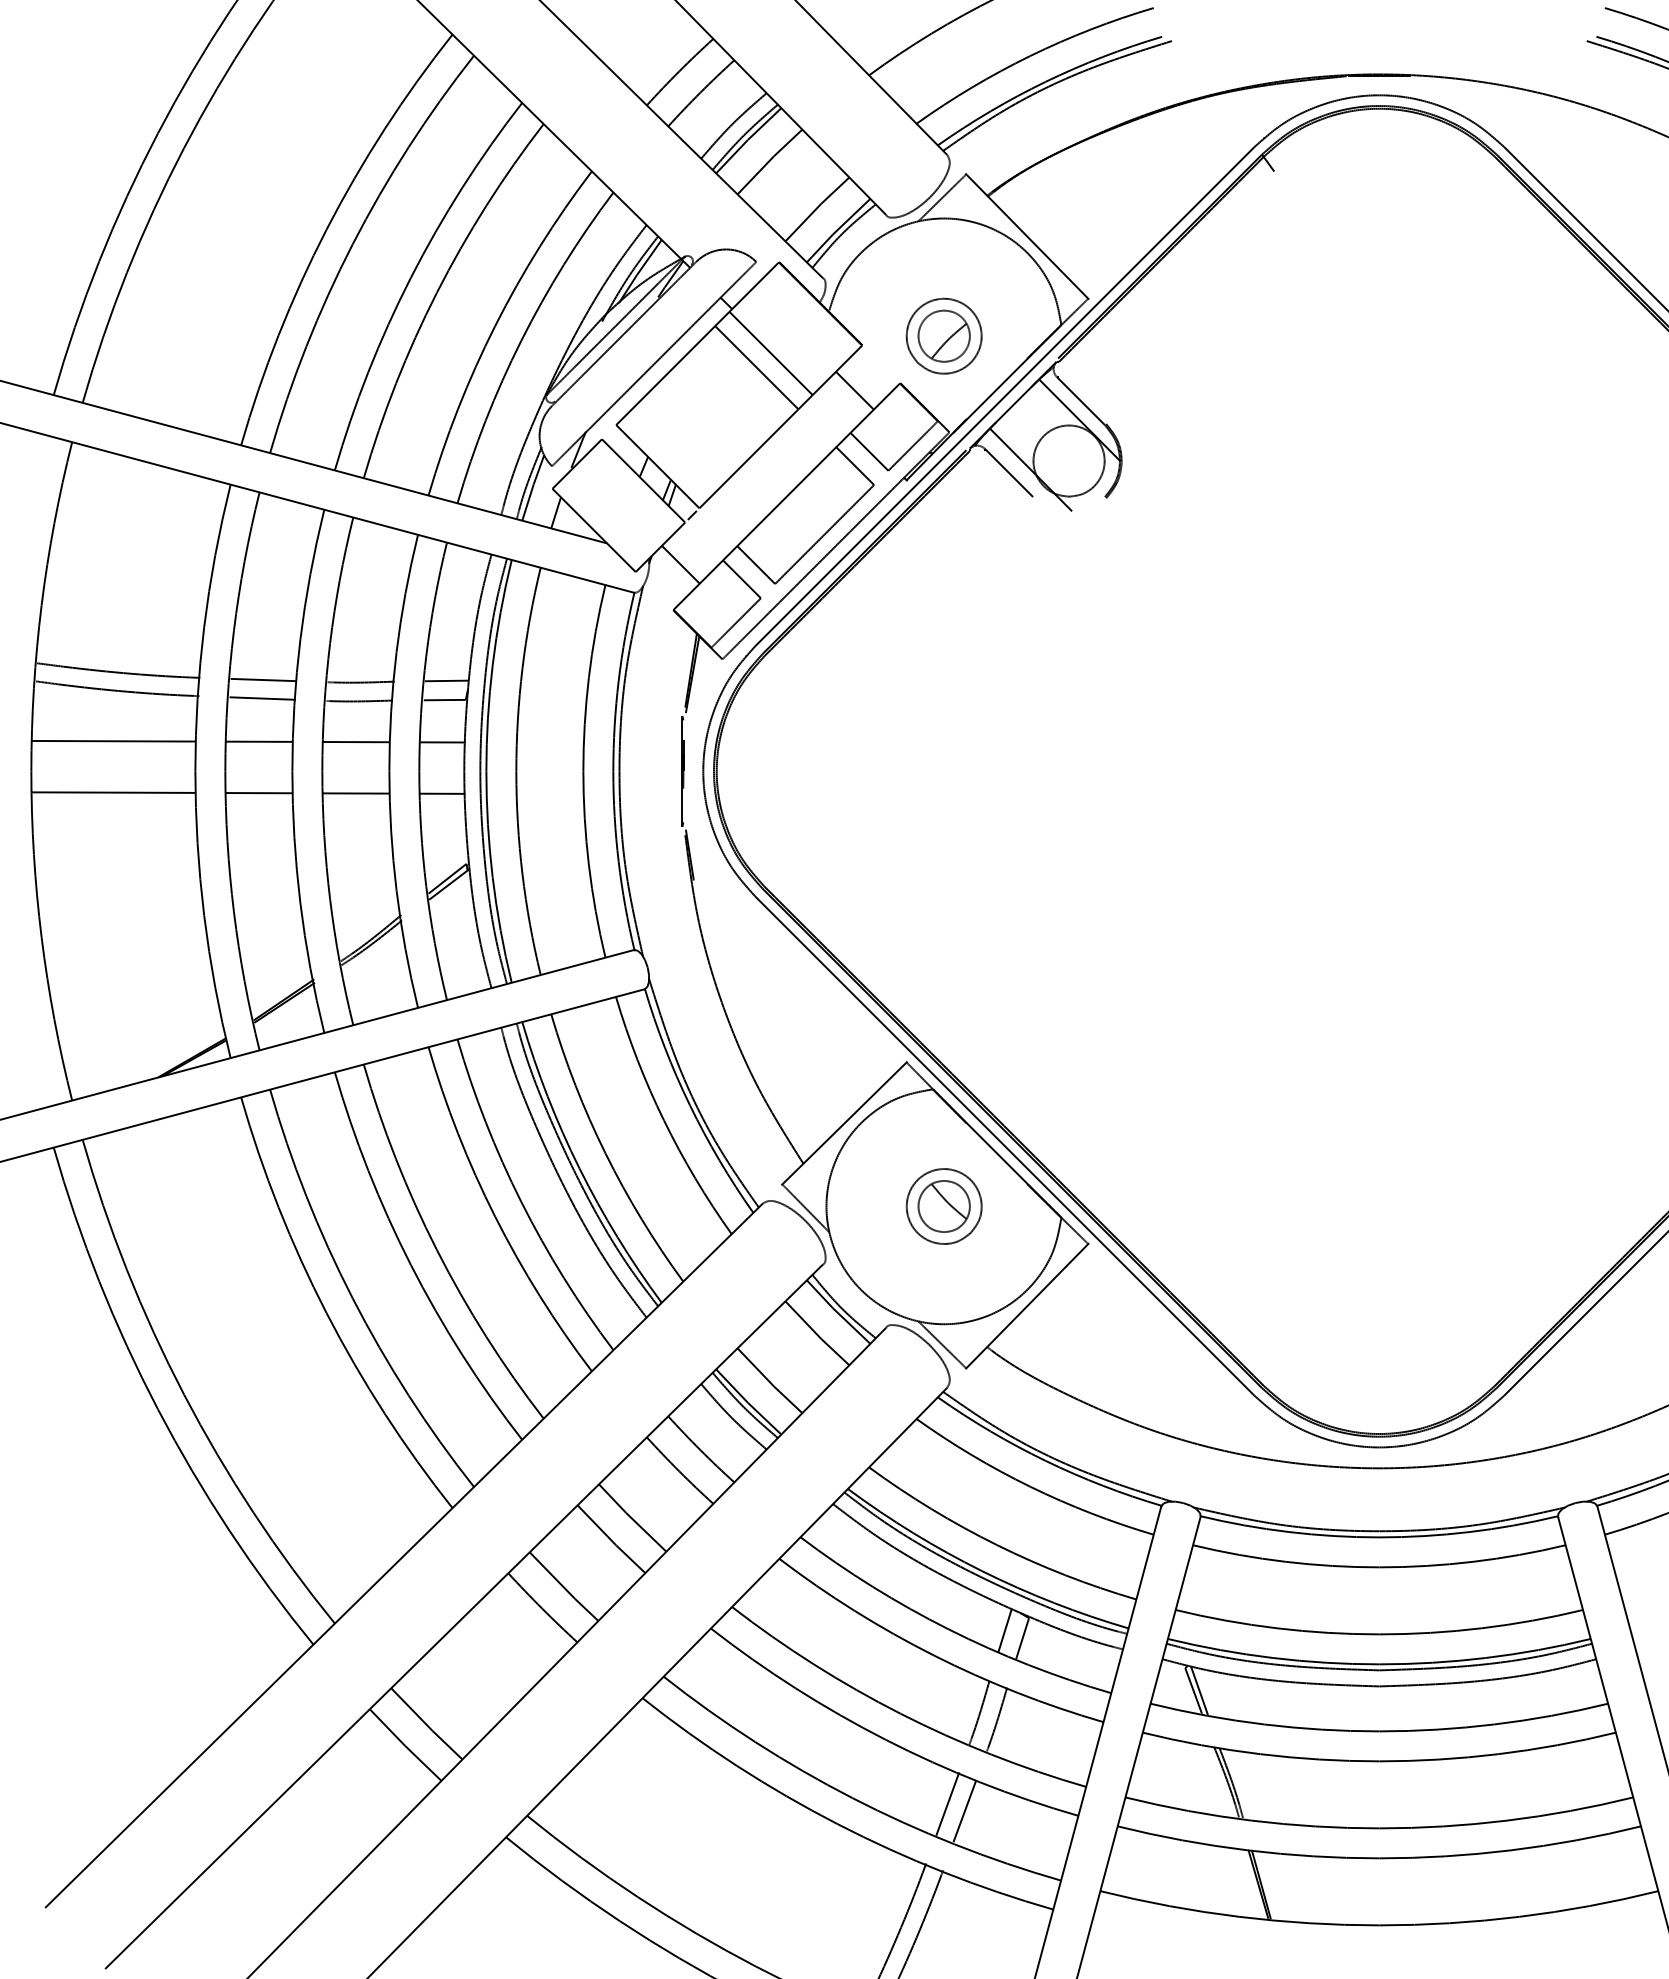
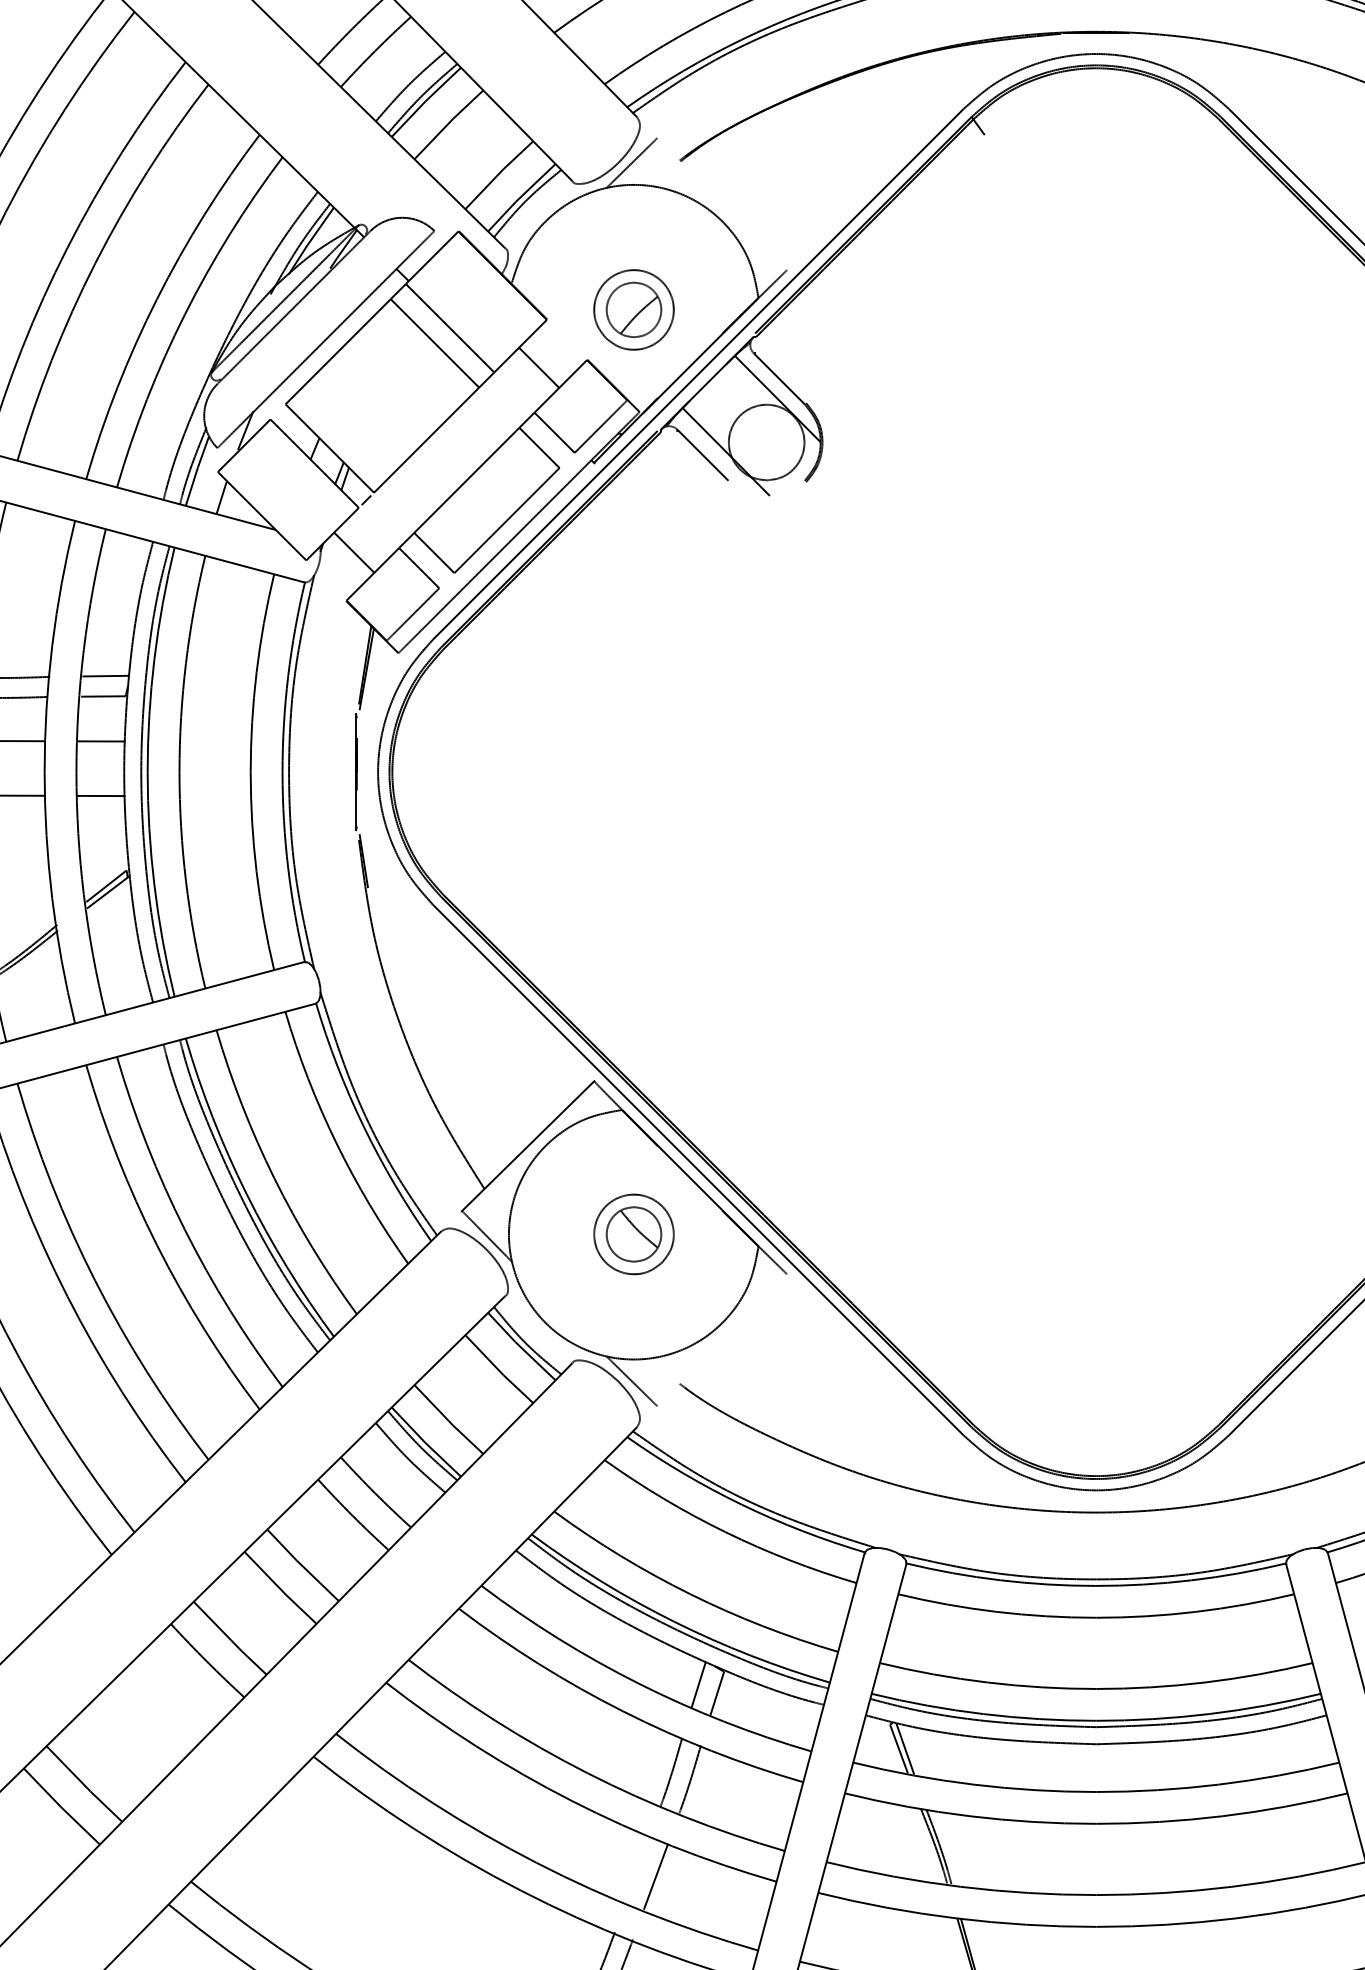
line: (1027, 236) -> (722, 203), removed
line: (1027, 1306) -> (722, 1340), removed
line: (947, 1803) -> (637, 1868), removed

